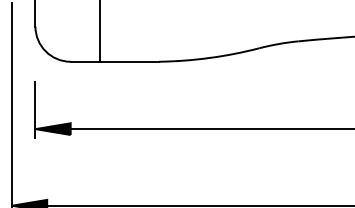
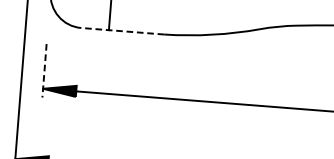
line: (114, 61) -> (122, 30), solid -> dashed
line: (35, 110) -> (44, 71), solid -> dashed

